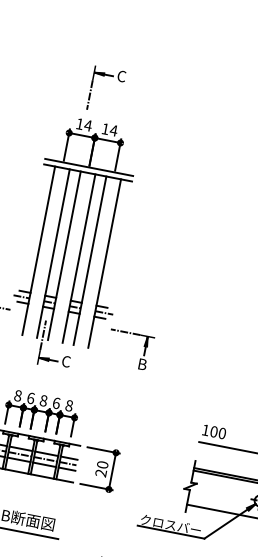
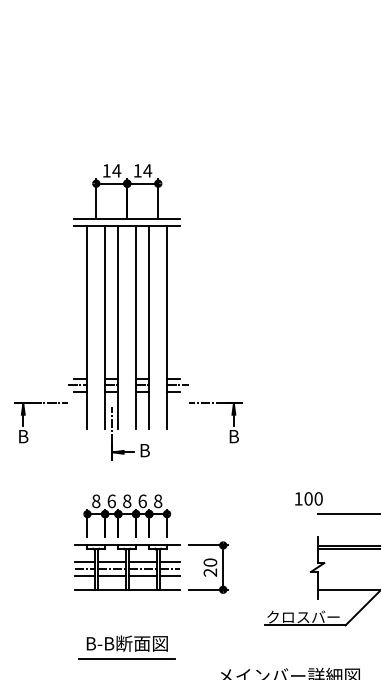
part: (109, 76) -> (130, 108), removed
text: (66, 361) -> (144, 450), C -> B
text: (214, 431) -> (308, 498), moved

